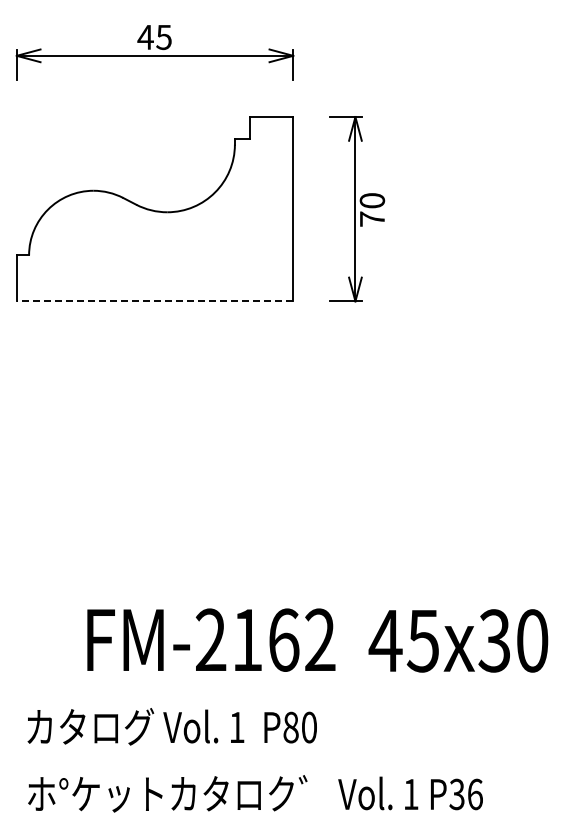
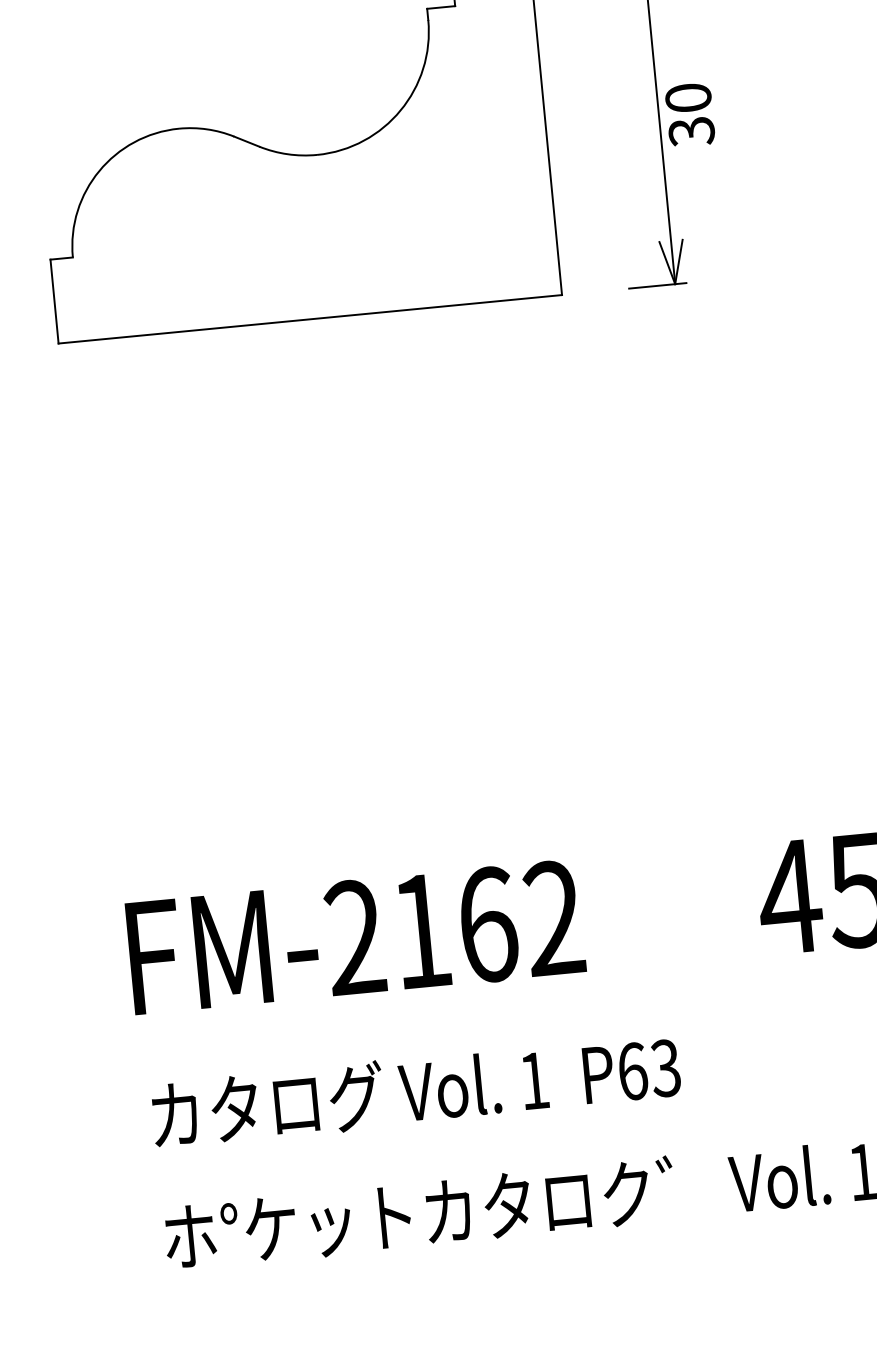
text: (372, 219) -> (691, 132), 70 -> 30
line: (154, 301) -> (309, 319), dashed -> solid
text: (211, 639) -> (355, 936), moved
text: (299, 727) -> (648, 1069), P80 -> P63

